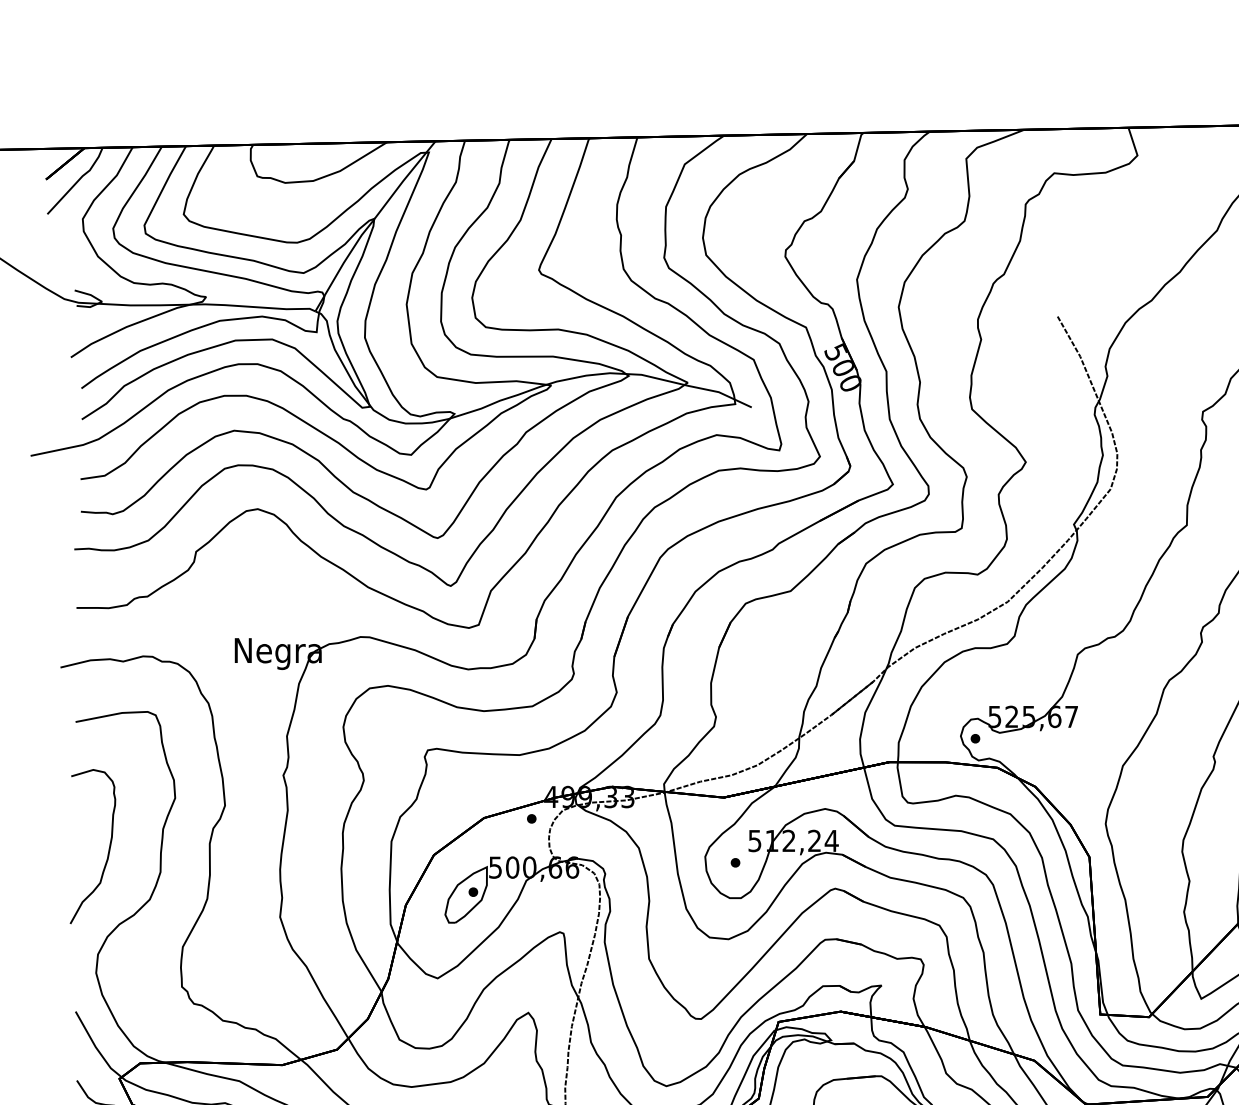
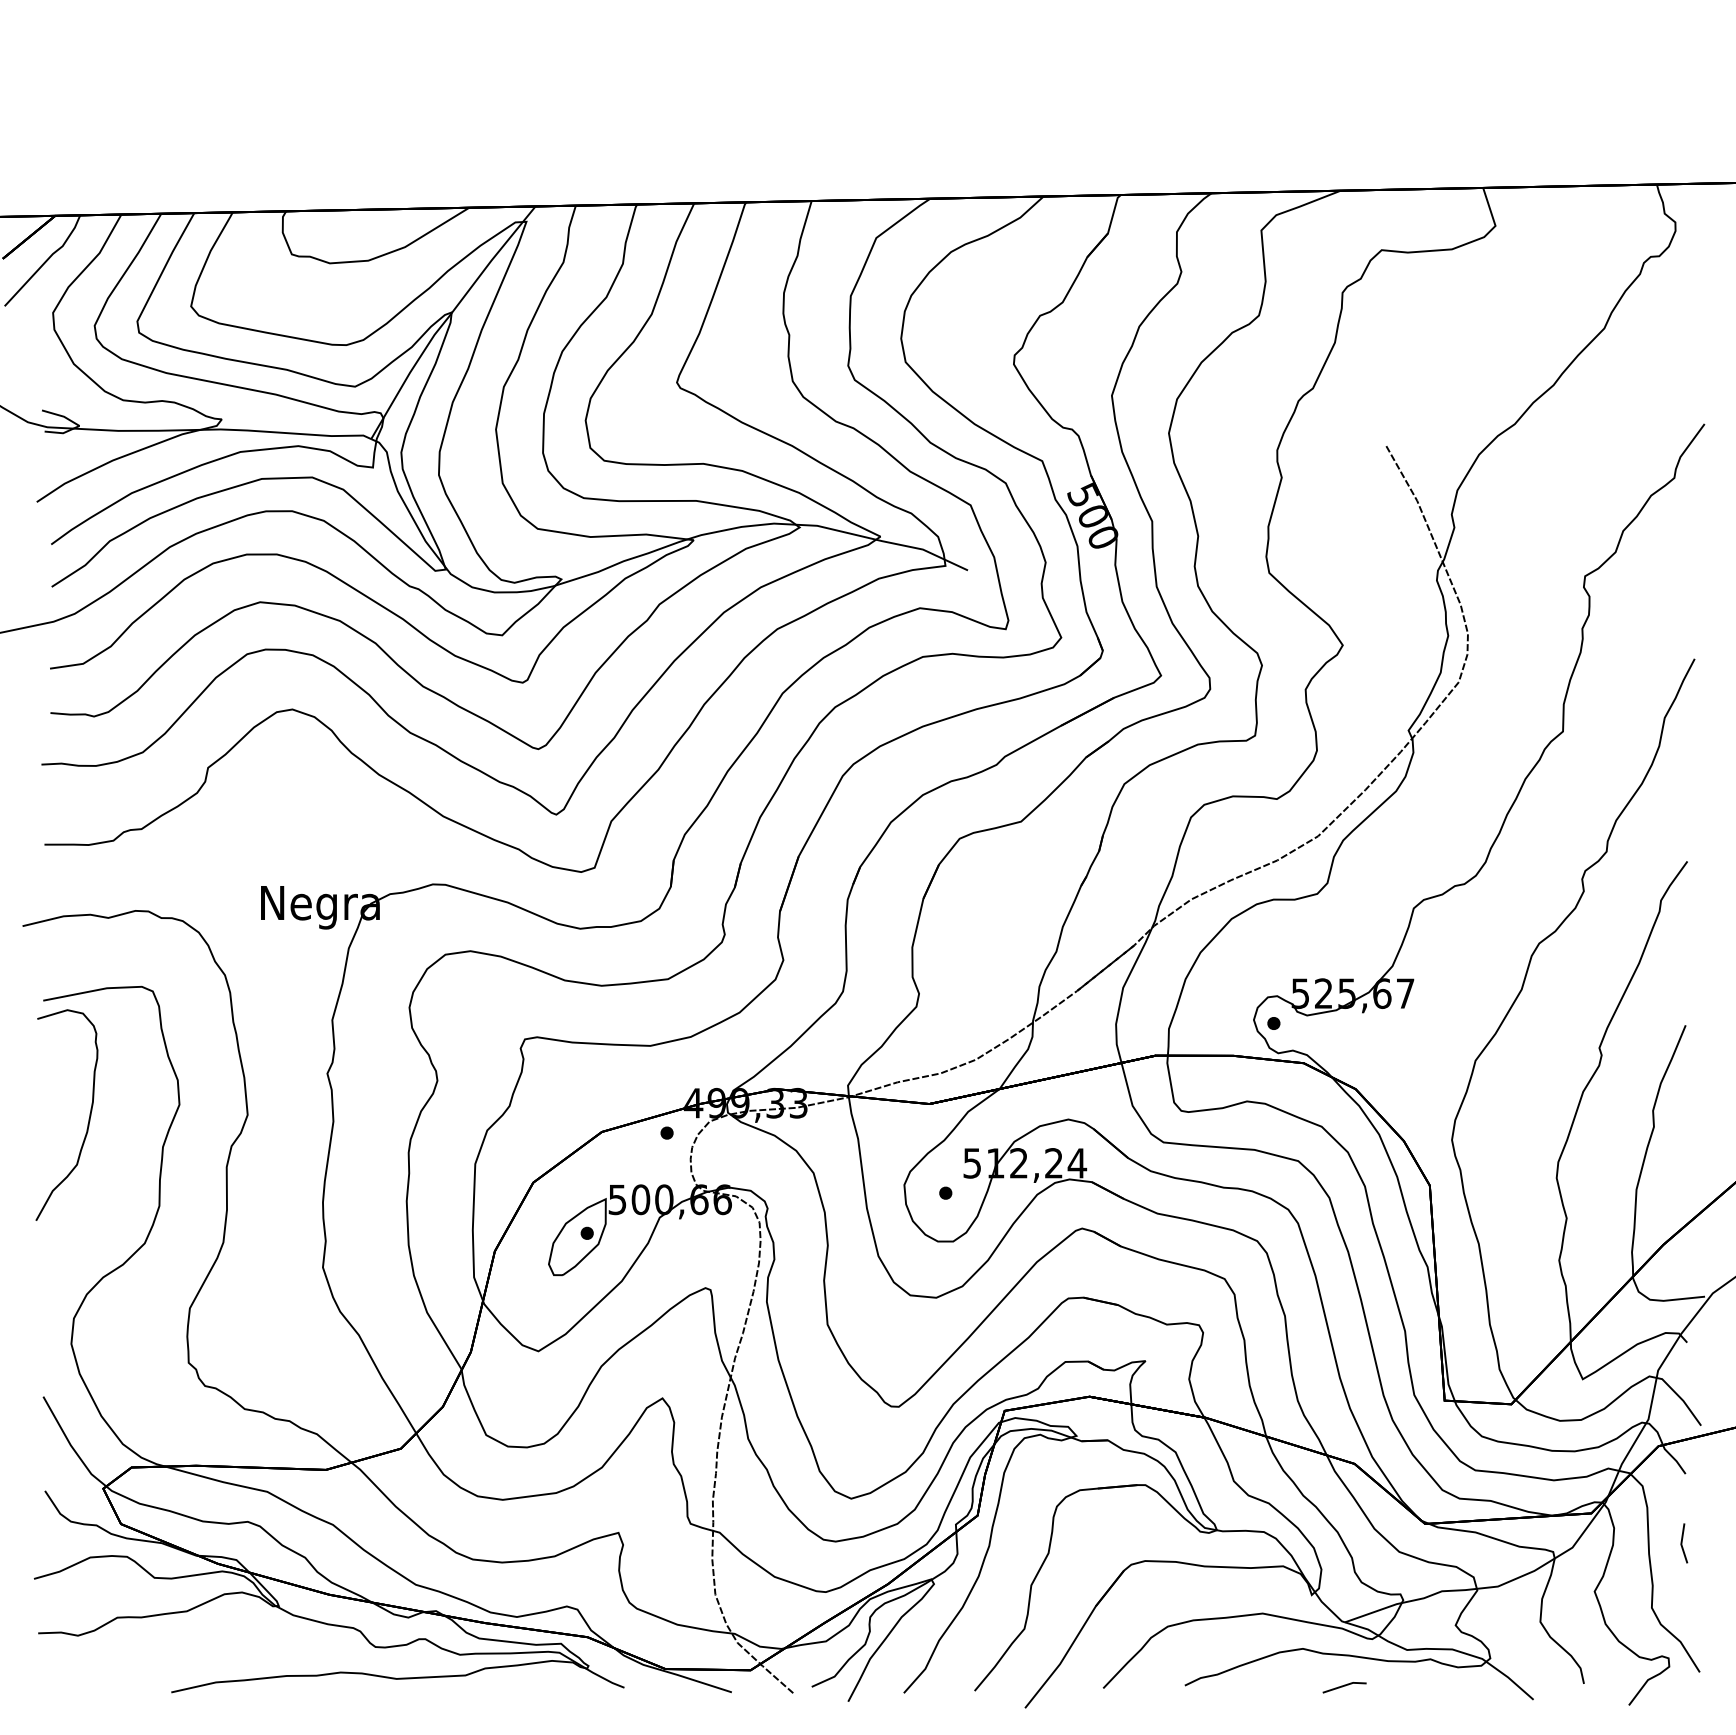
curve: (108, 849) -> (88, 1118), moved

